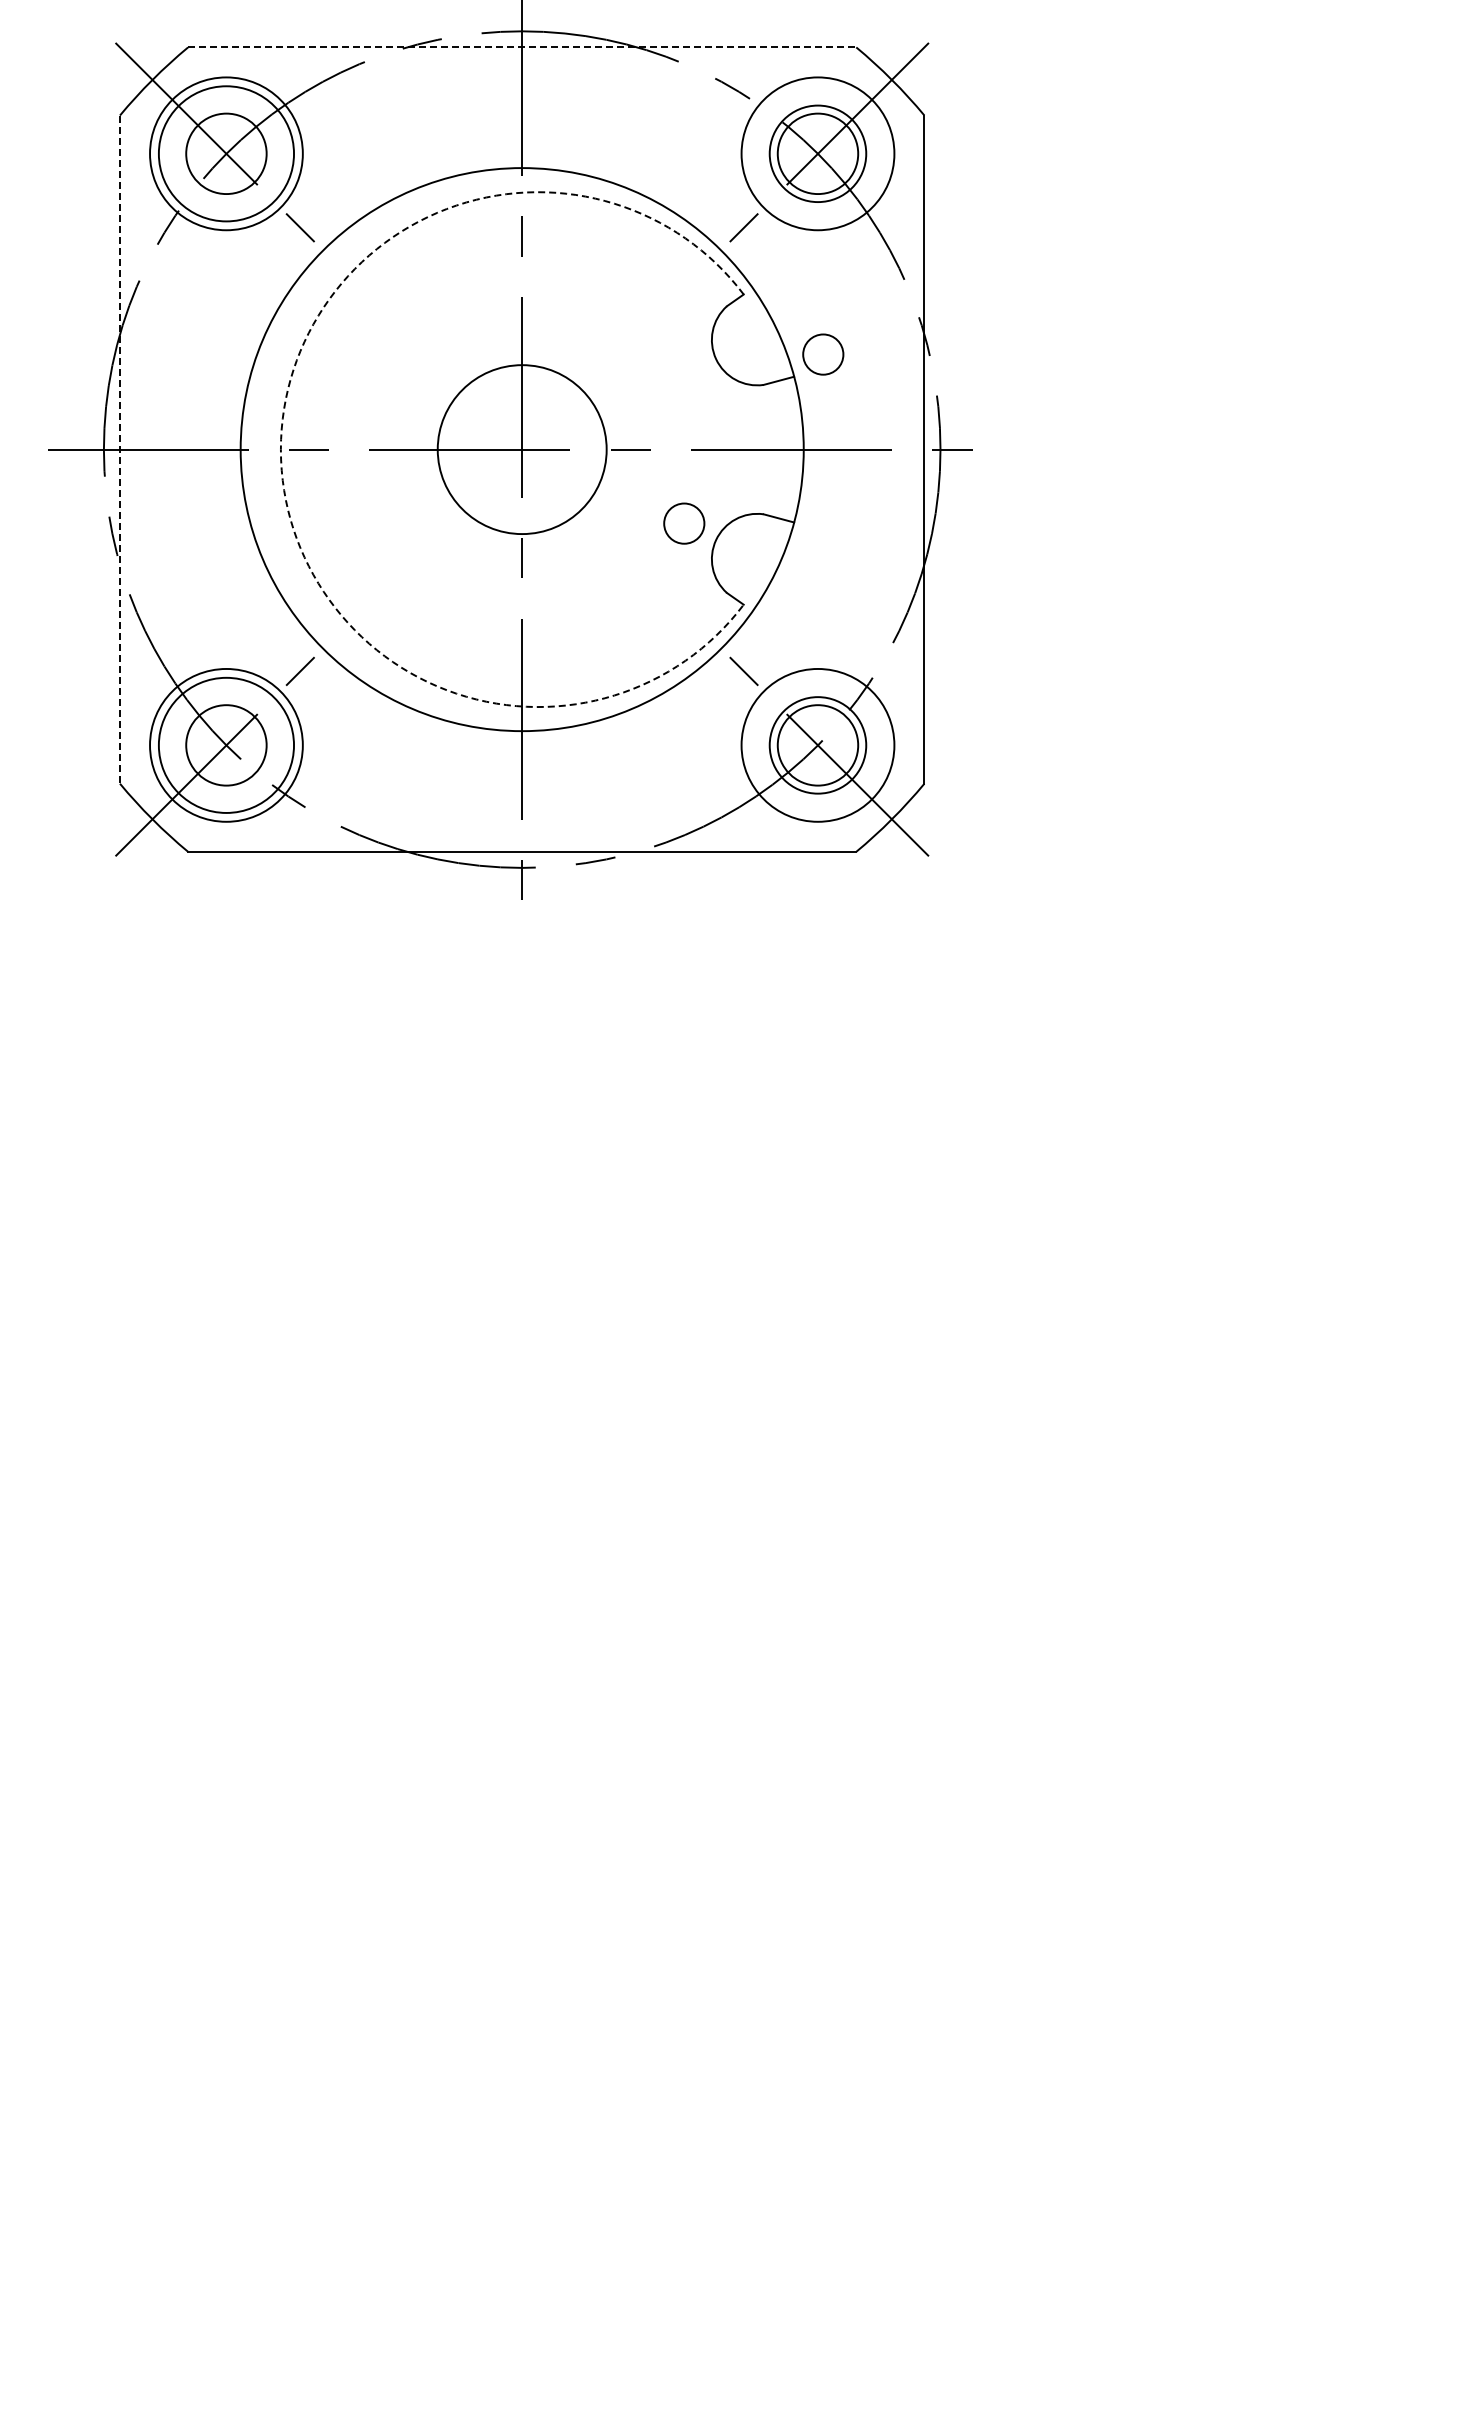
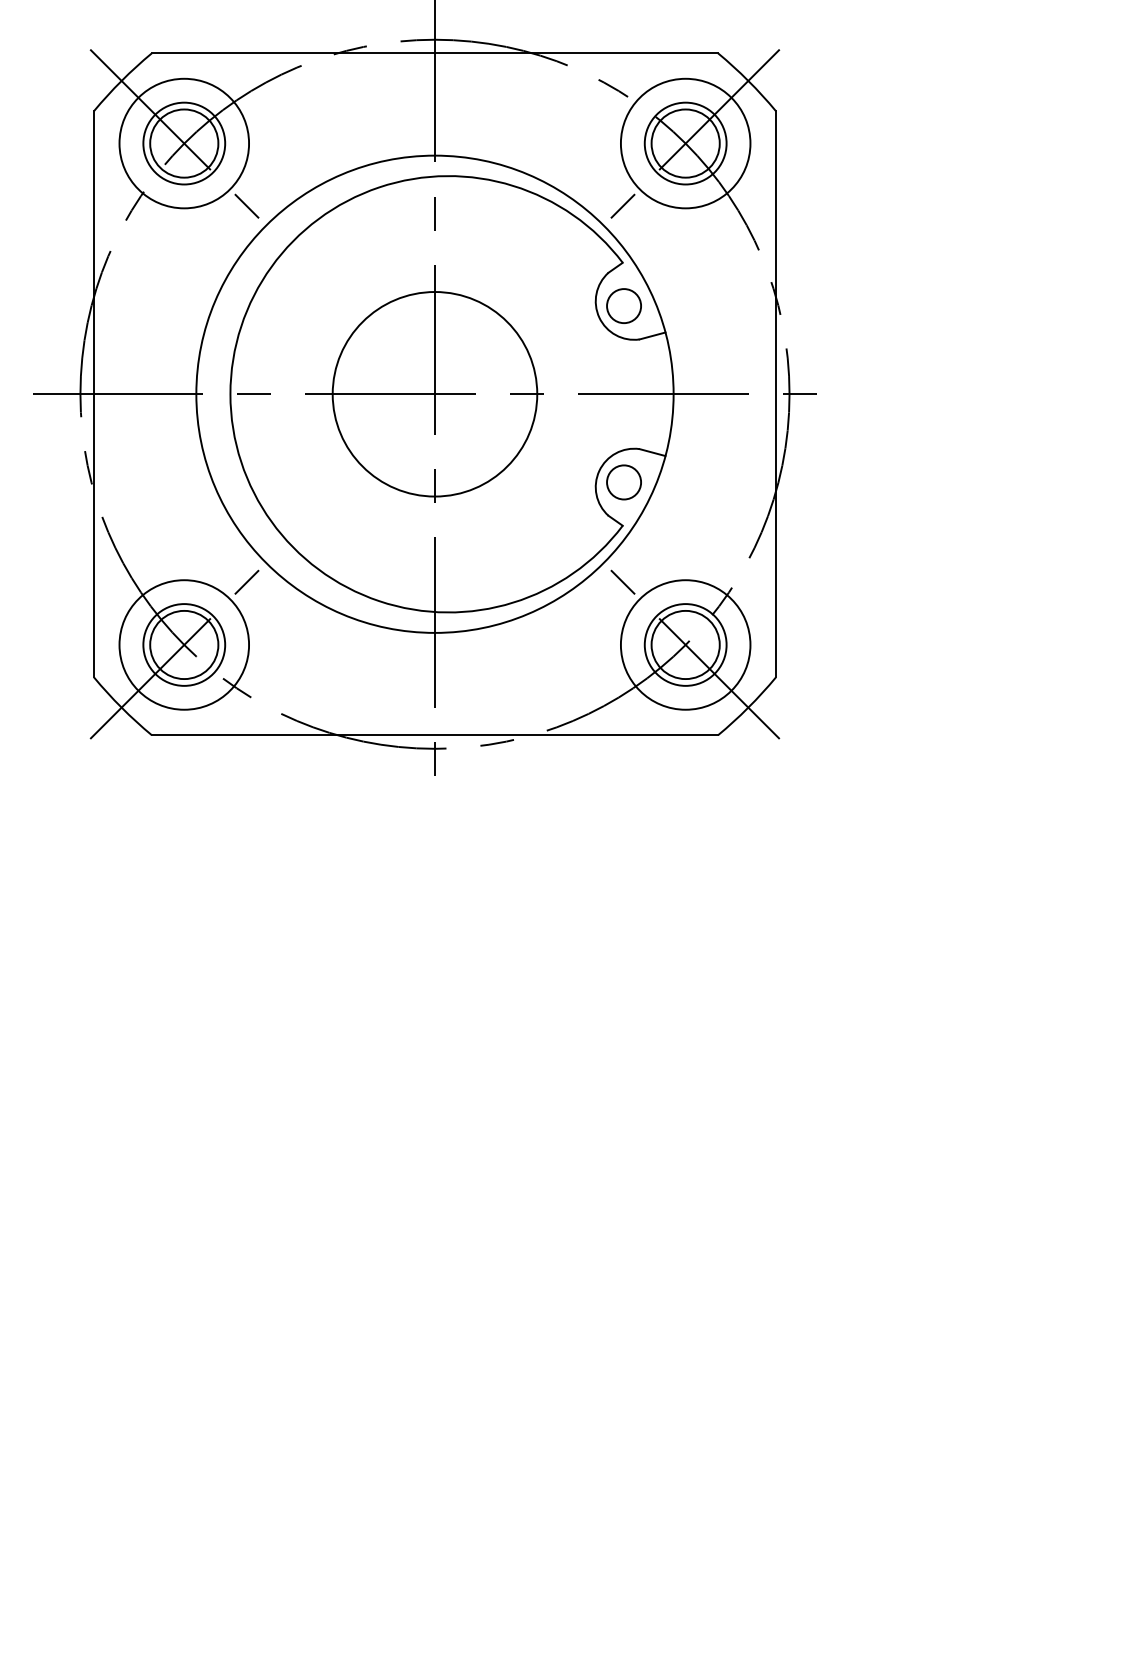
line: (522, 47) -> (435, 53), dashed -> solid
circle: (226, 153) -> (184, 143), size x0.71
circle: (823, 354) -> (624, 306), moved
arc: (280, 449) -> (230, 394), dashed -> solid
circle: (521, 449) -> (434, 394), size x1.43
line: (120, 450) -> (94, 395), dashed -> solid
circle: (684, 523) -> (624, 482), moved
circle: (226, 745) -> (184, 645), size x0.71

